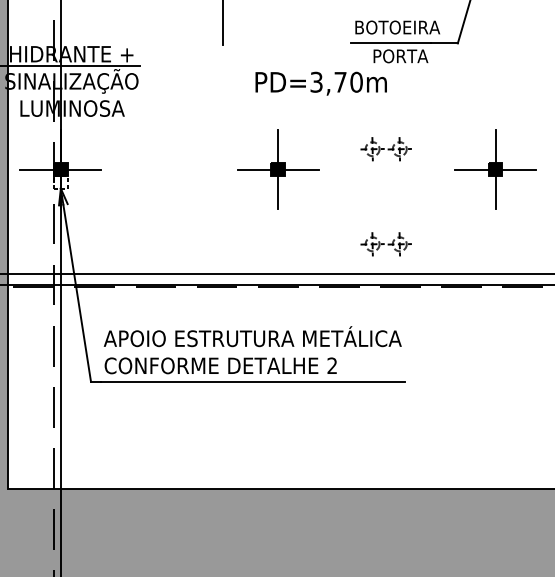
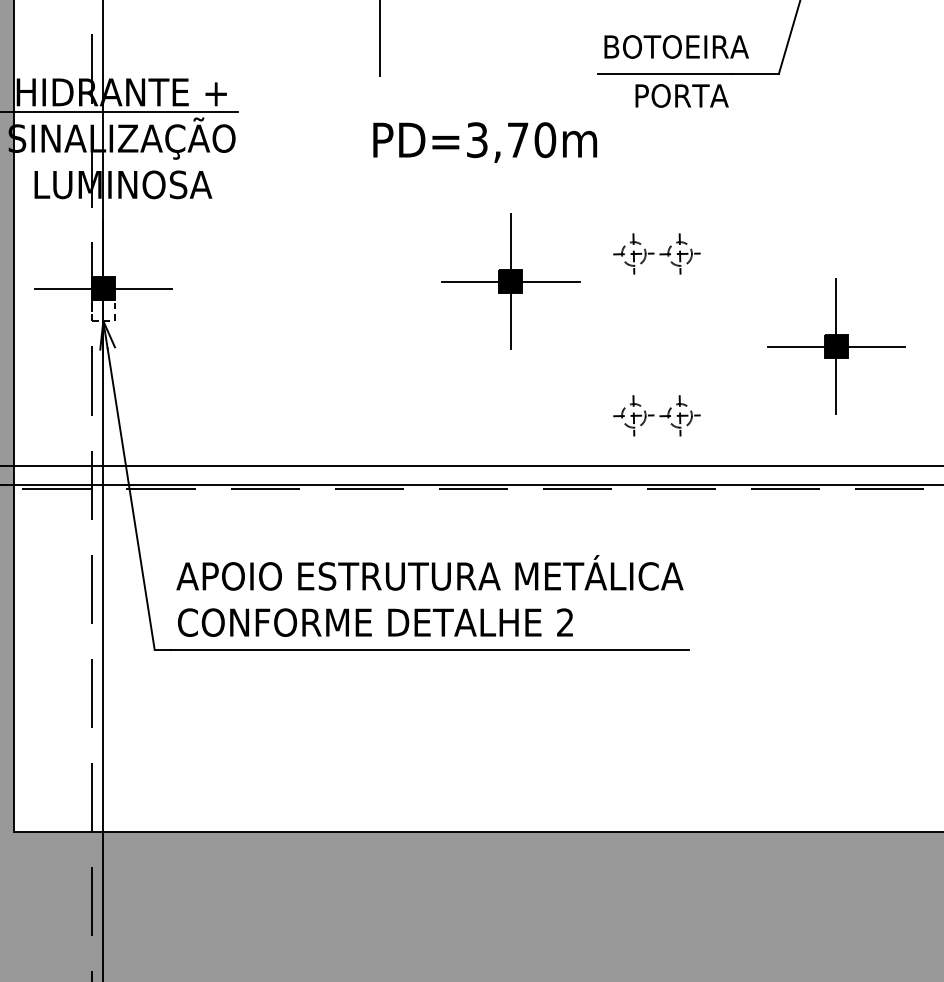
text: (320, 83) -> (483, 142), moved
part: (278, 169) -> (511, 281), moved
part: (495, 169) -> (836, 346), moved

